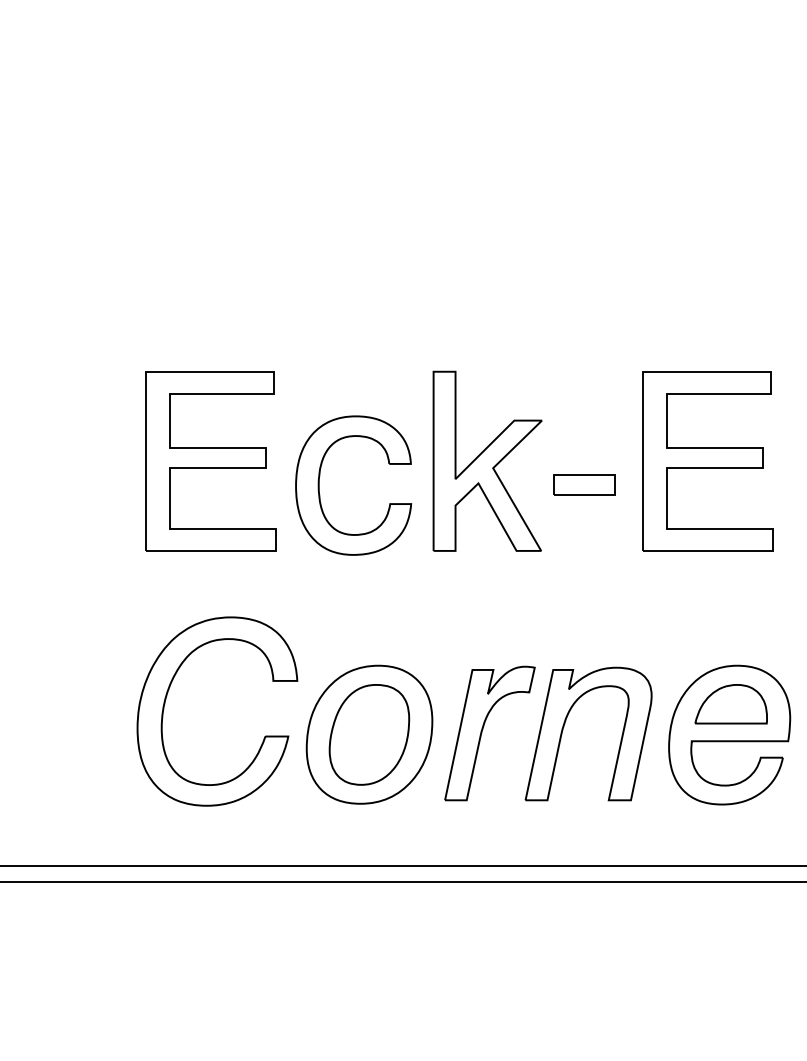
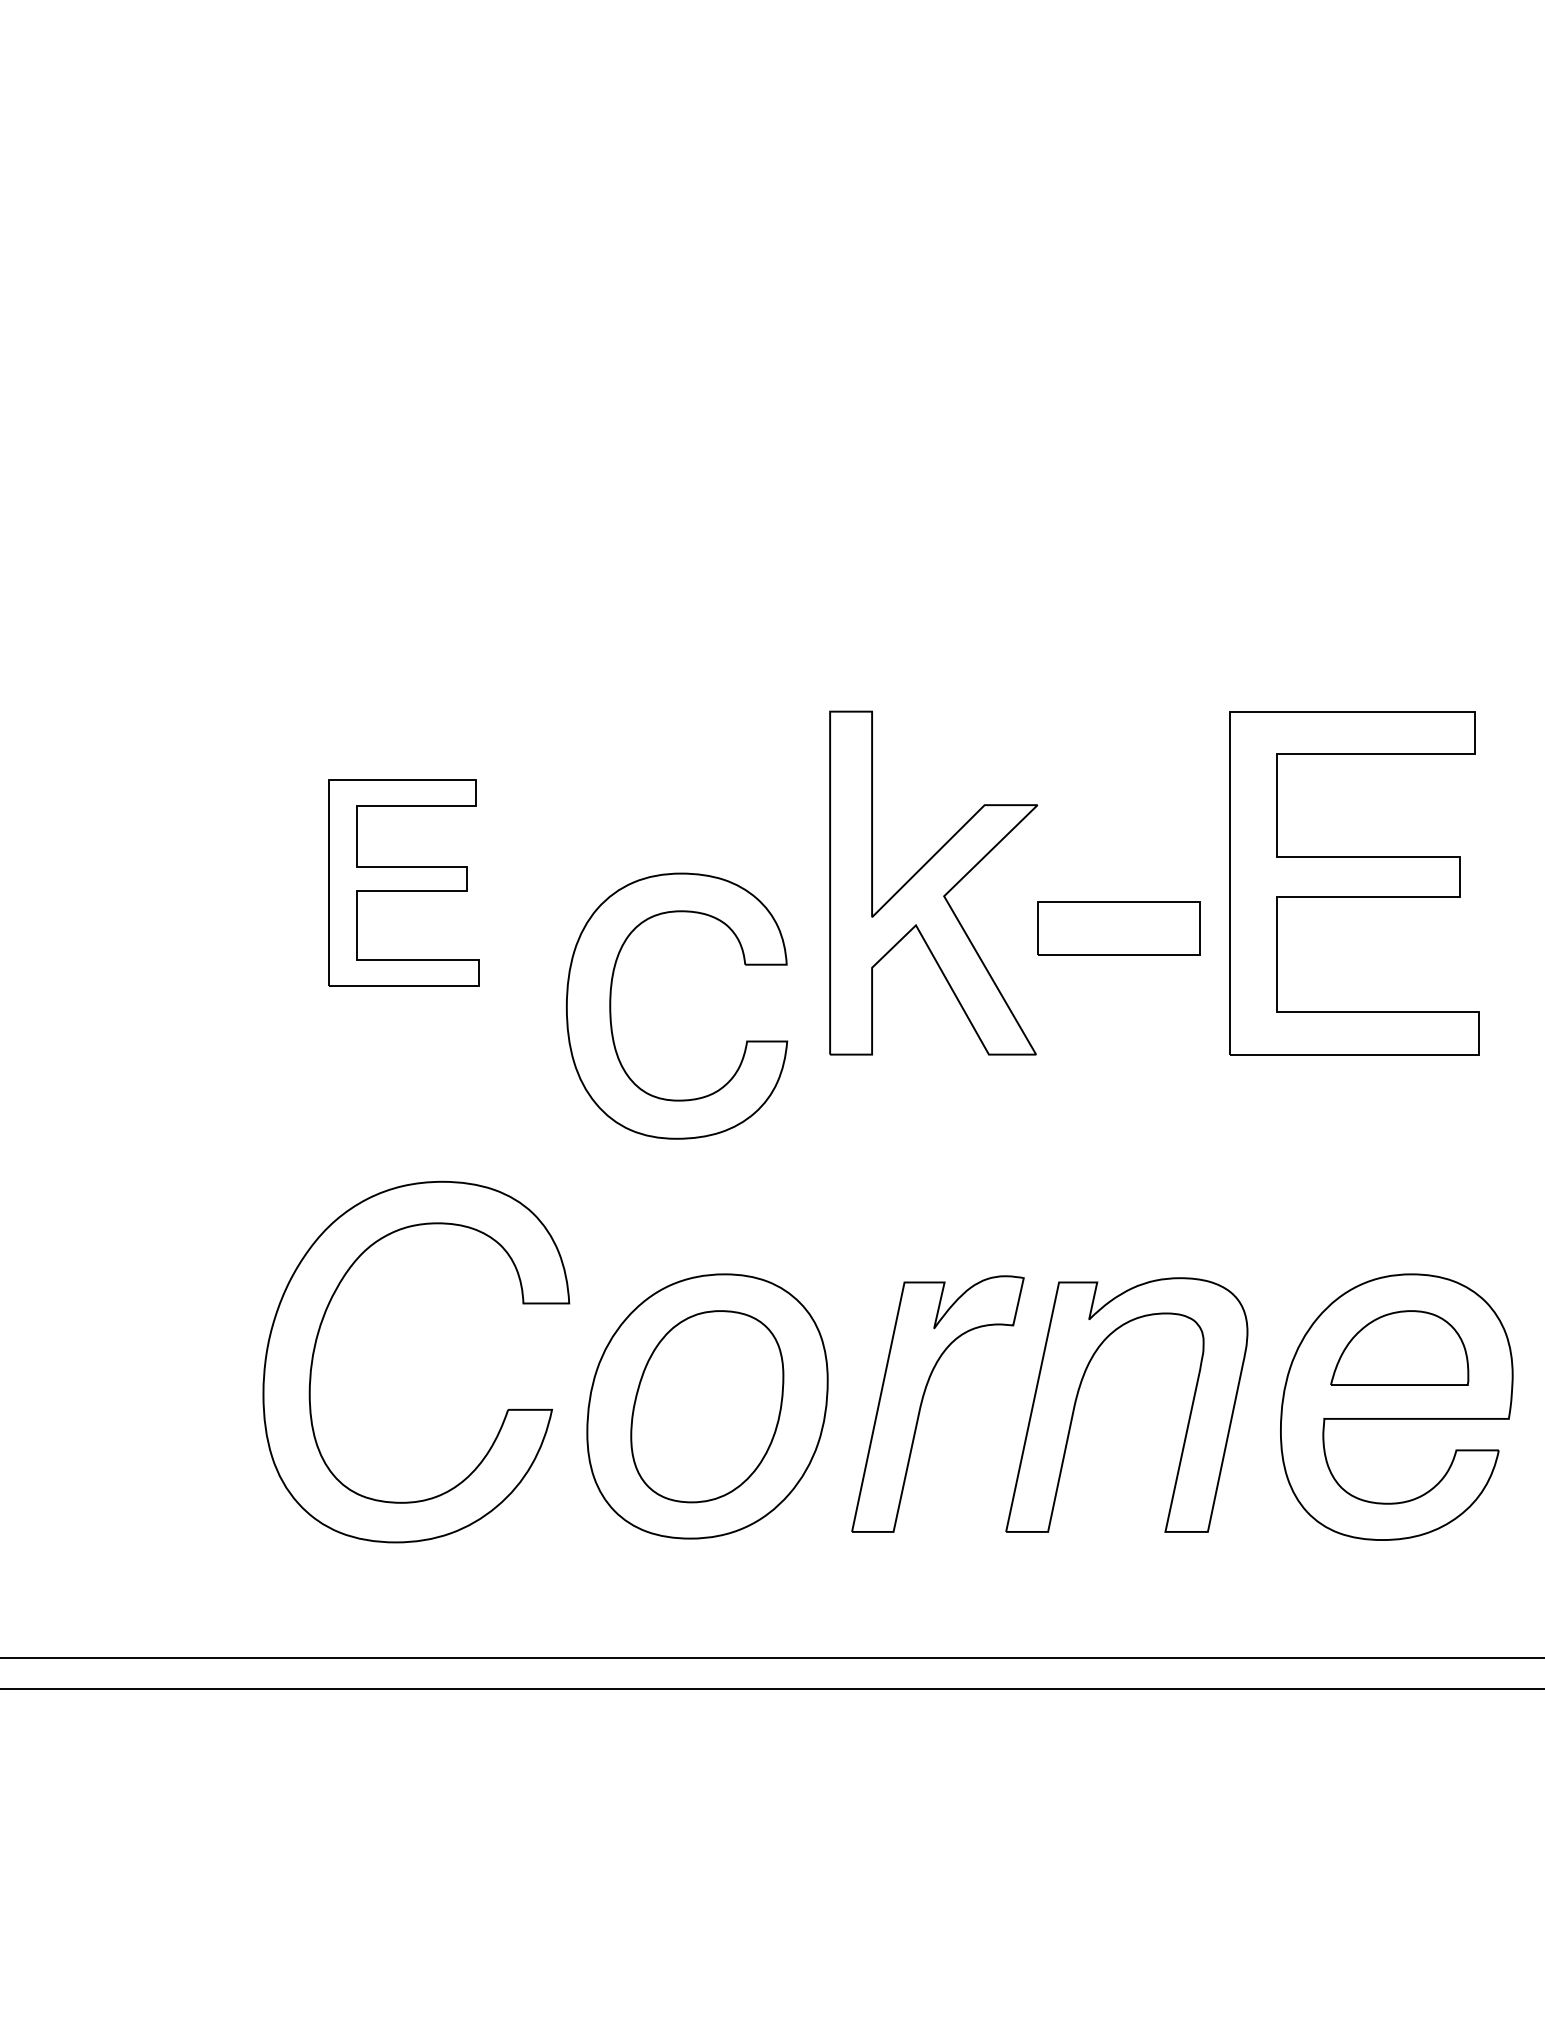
part: (210, 461) -> (403, 883), size x0.6
part: (584, 484) -> (1118, 927), size x1.4
part: (319, 485) -> (611, 1005), moved

